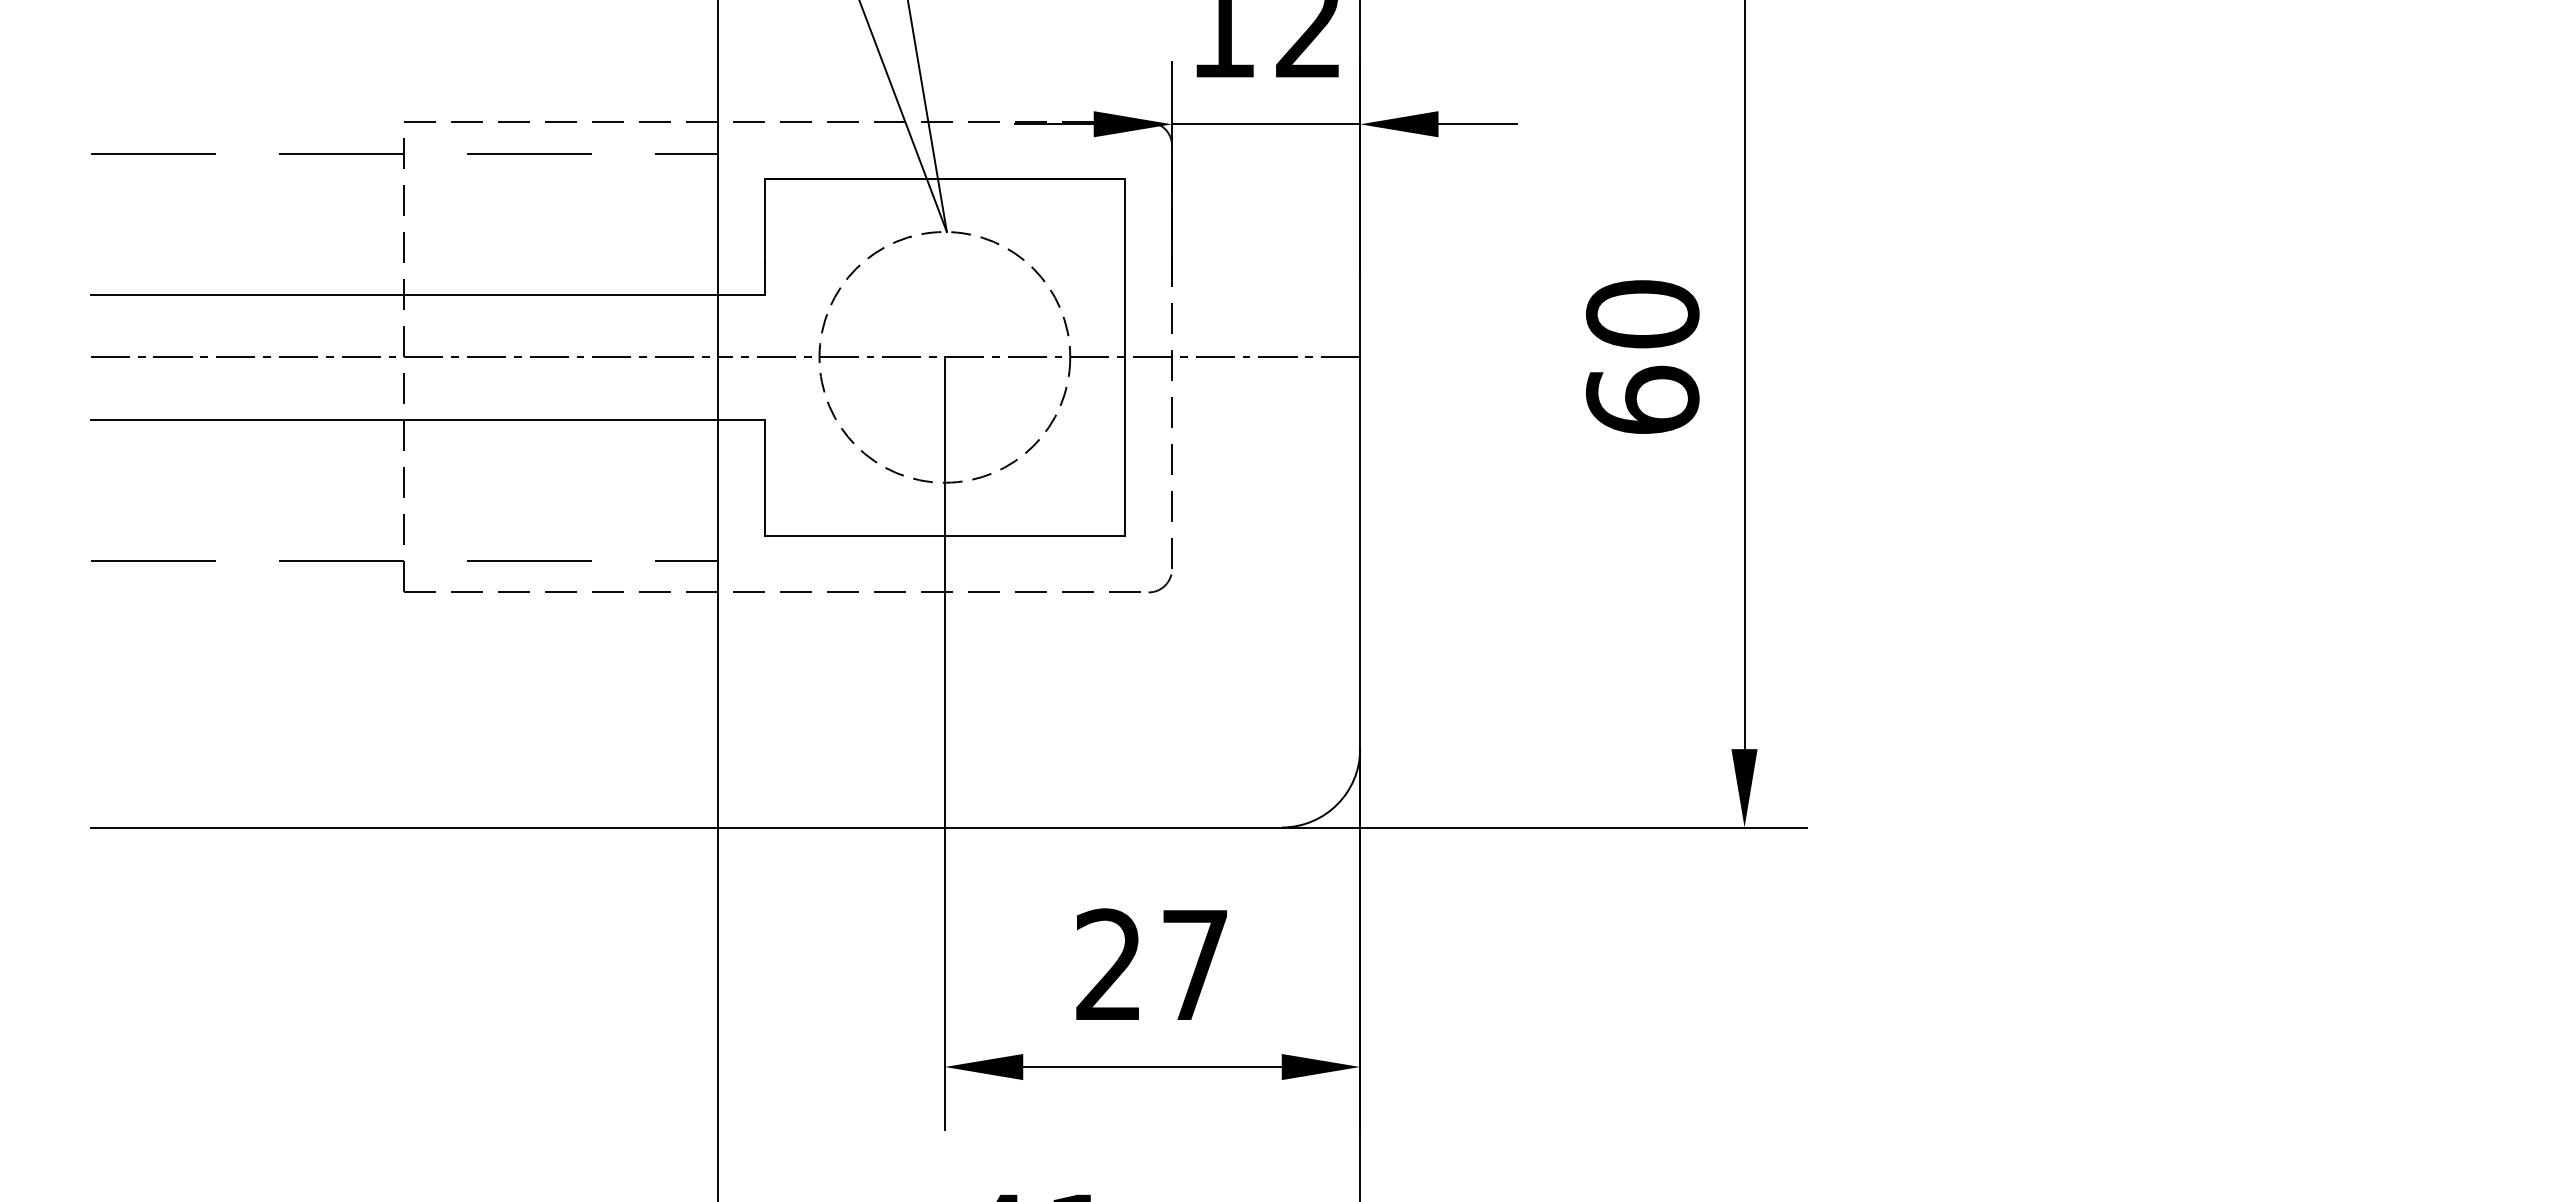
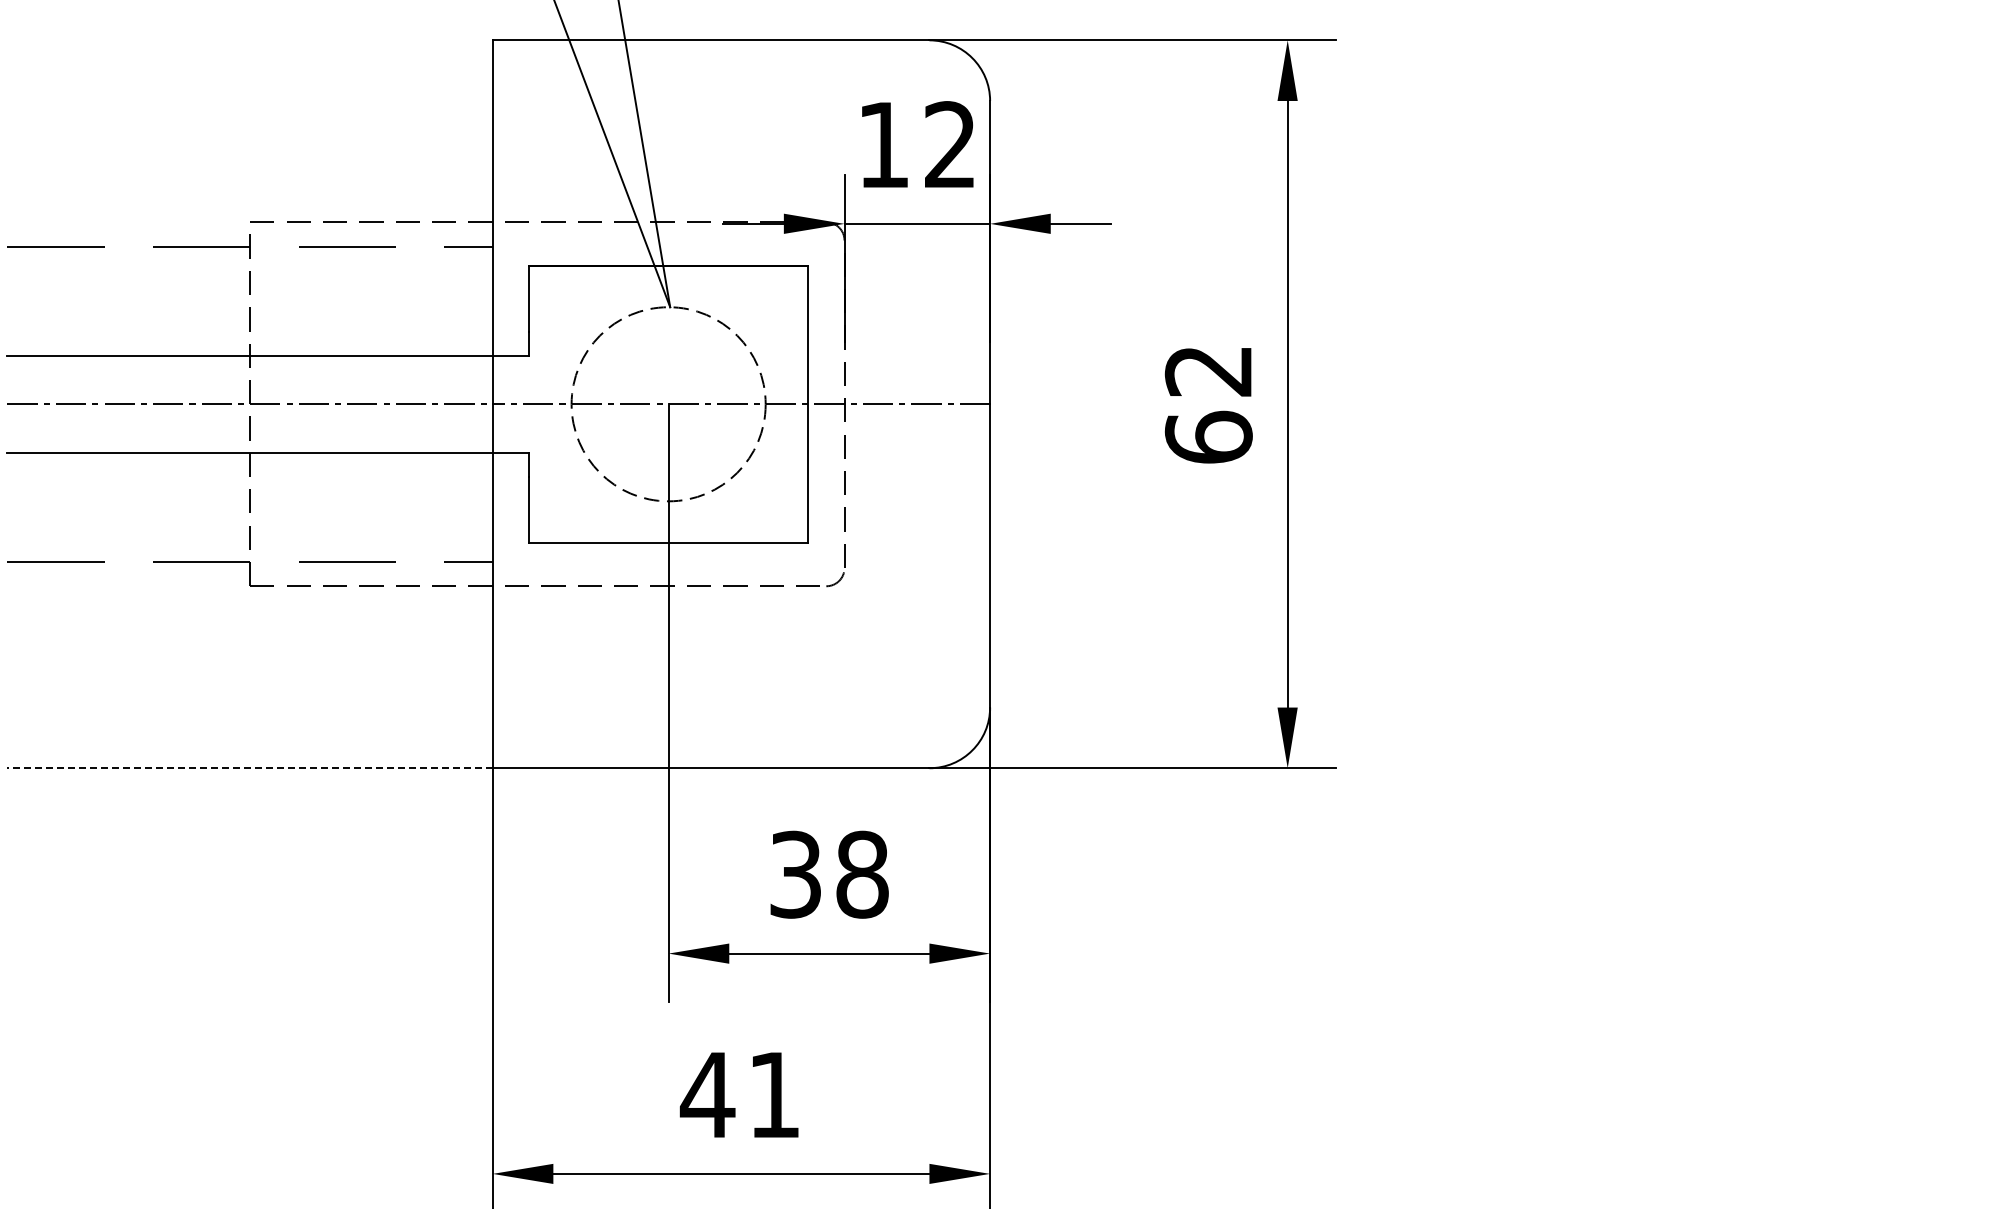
text: (1642, 313) -> (1208, 370), 60 -> 62
line: (404, 827) -> (250, 768), solid -> dashed
text: (1152, 964) -> (829, 874), 27 -> 38

